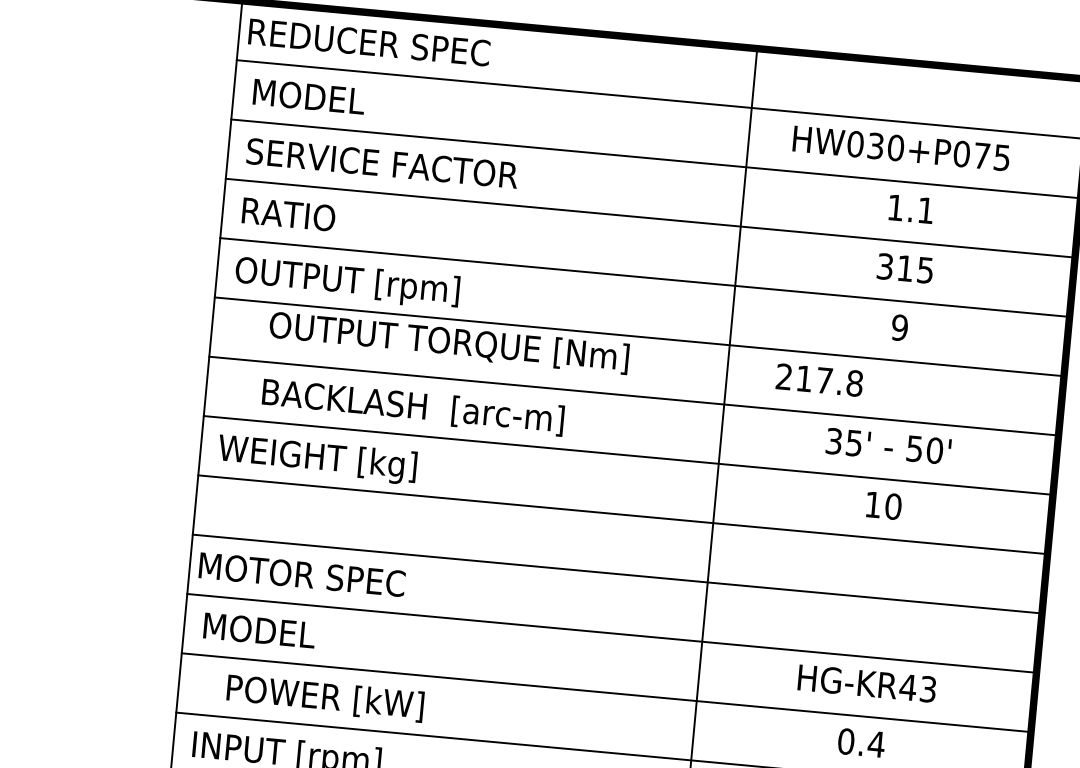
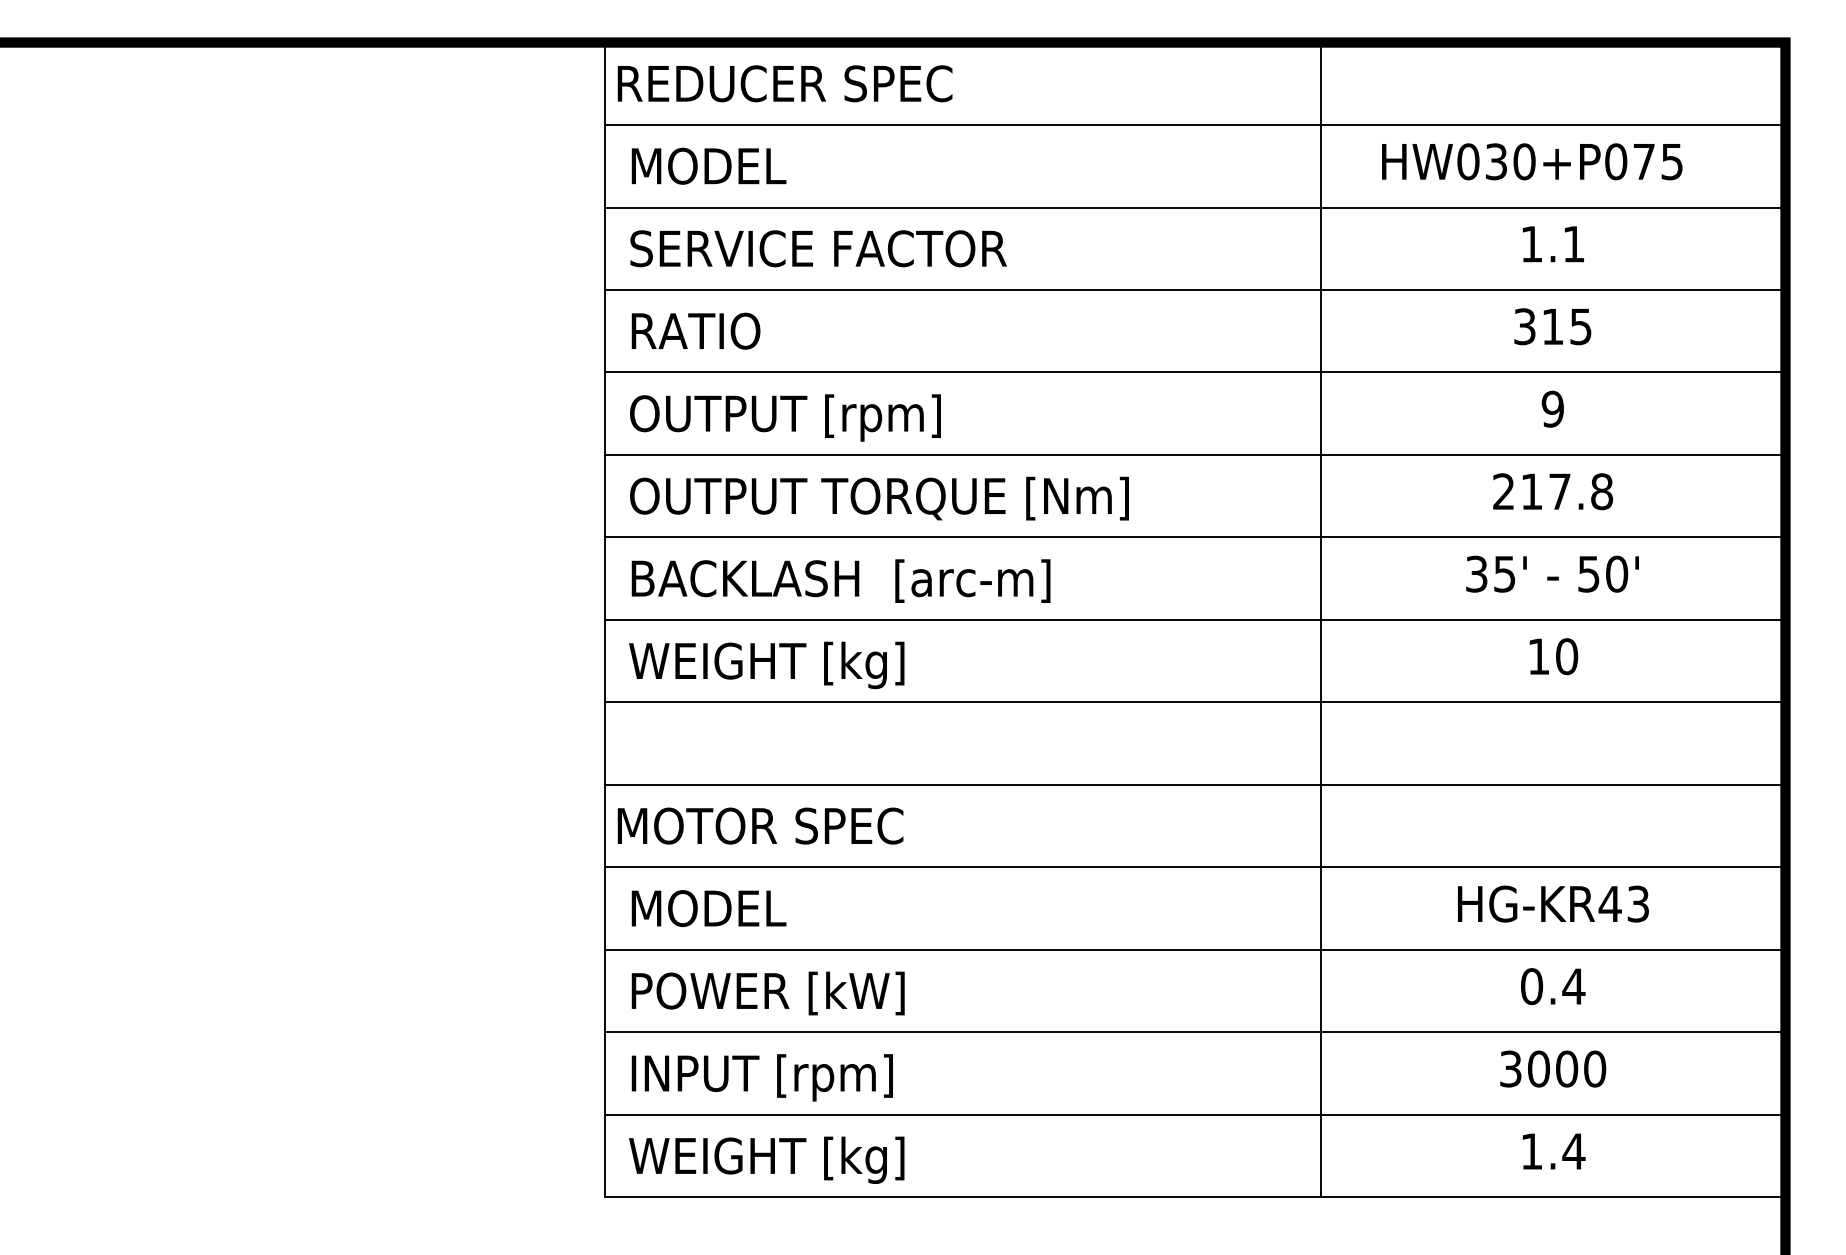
text: (449, 342) -> (879, 498), moved
text: (819, 380) -> (1553, 491), moved
text: (412, 406) -> (840, 580), moved
text: (324, 698) -> (767, 993), moved

